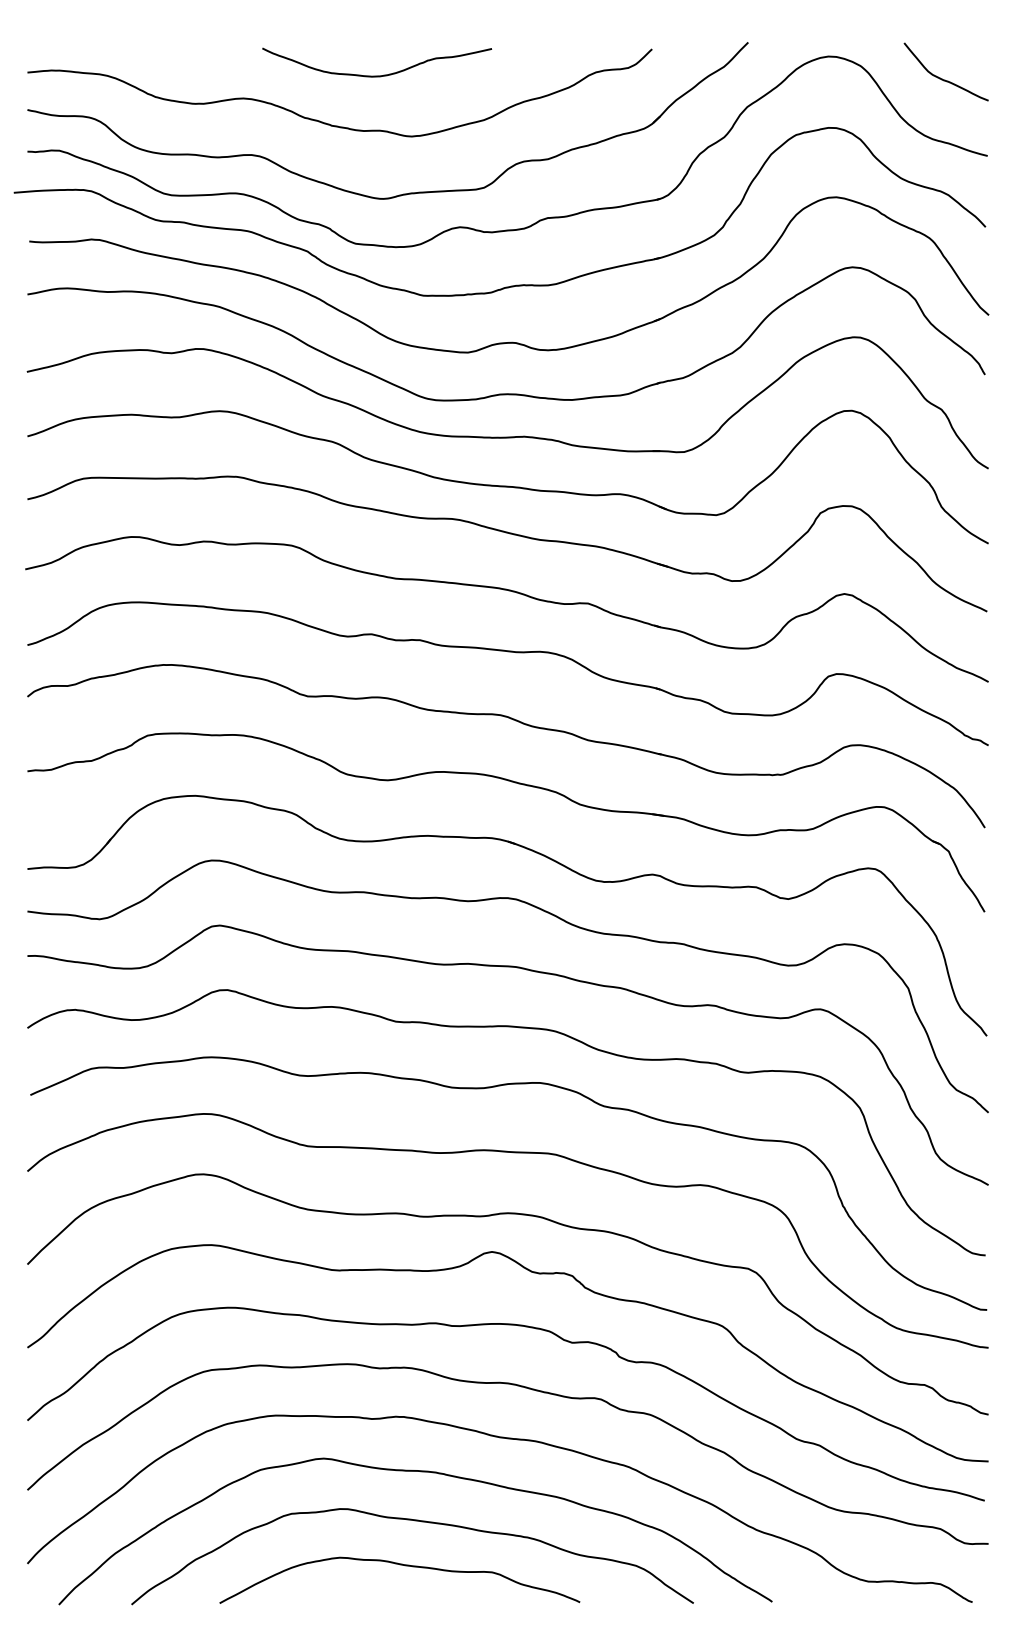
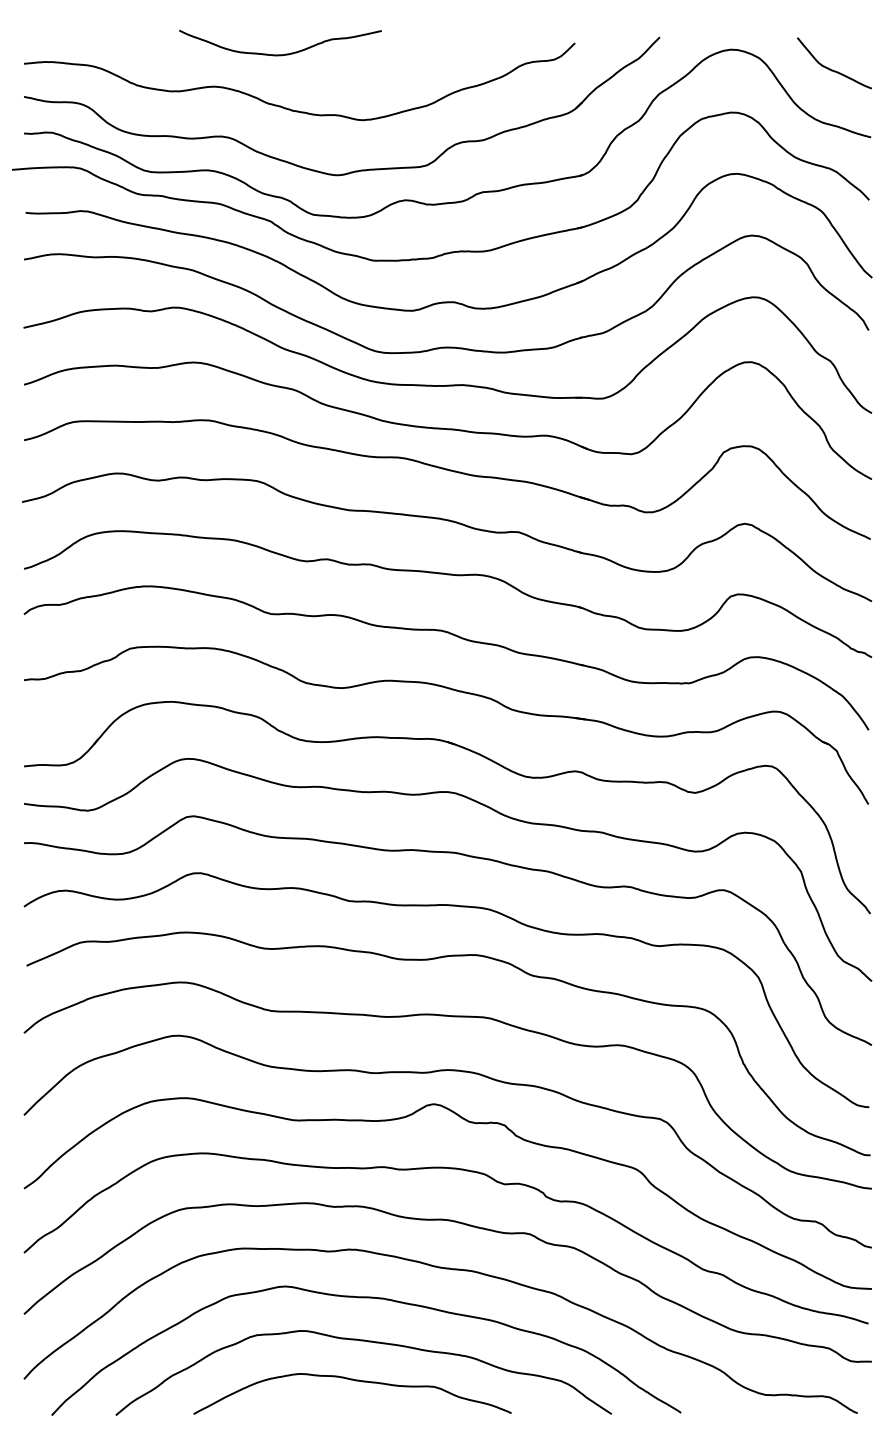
curve: (377, 75) -> (280, 54), moved

